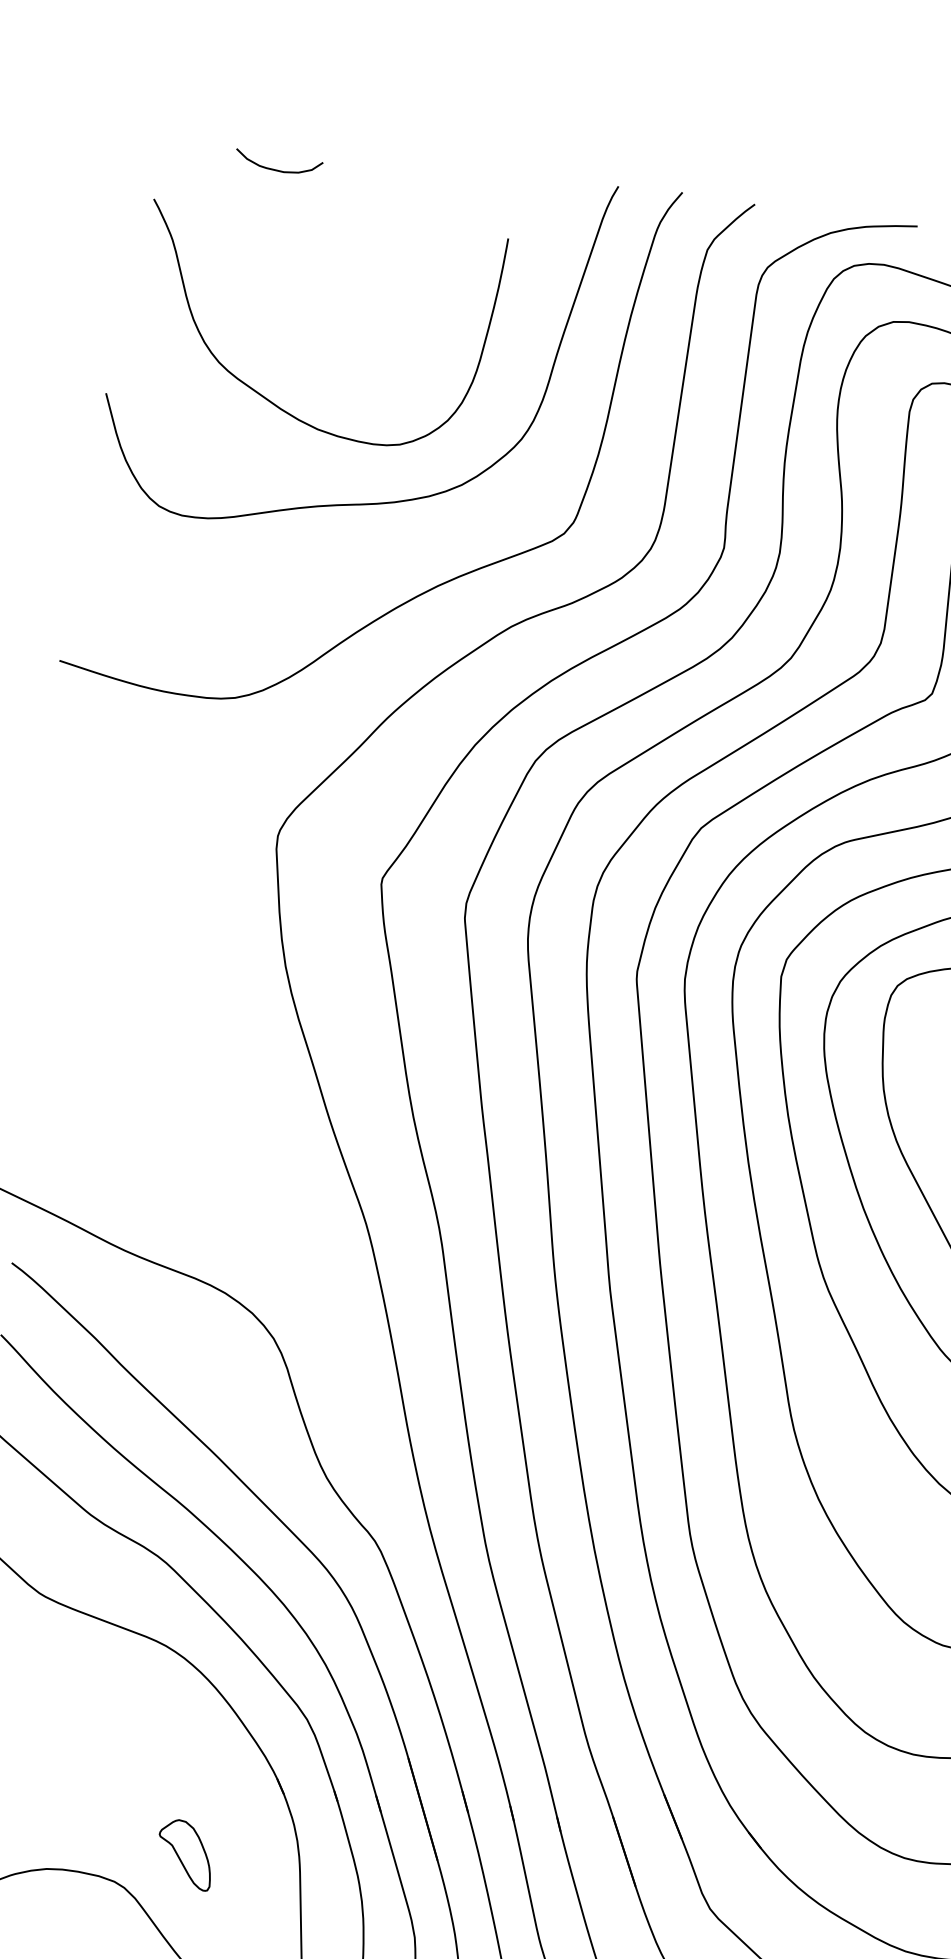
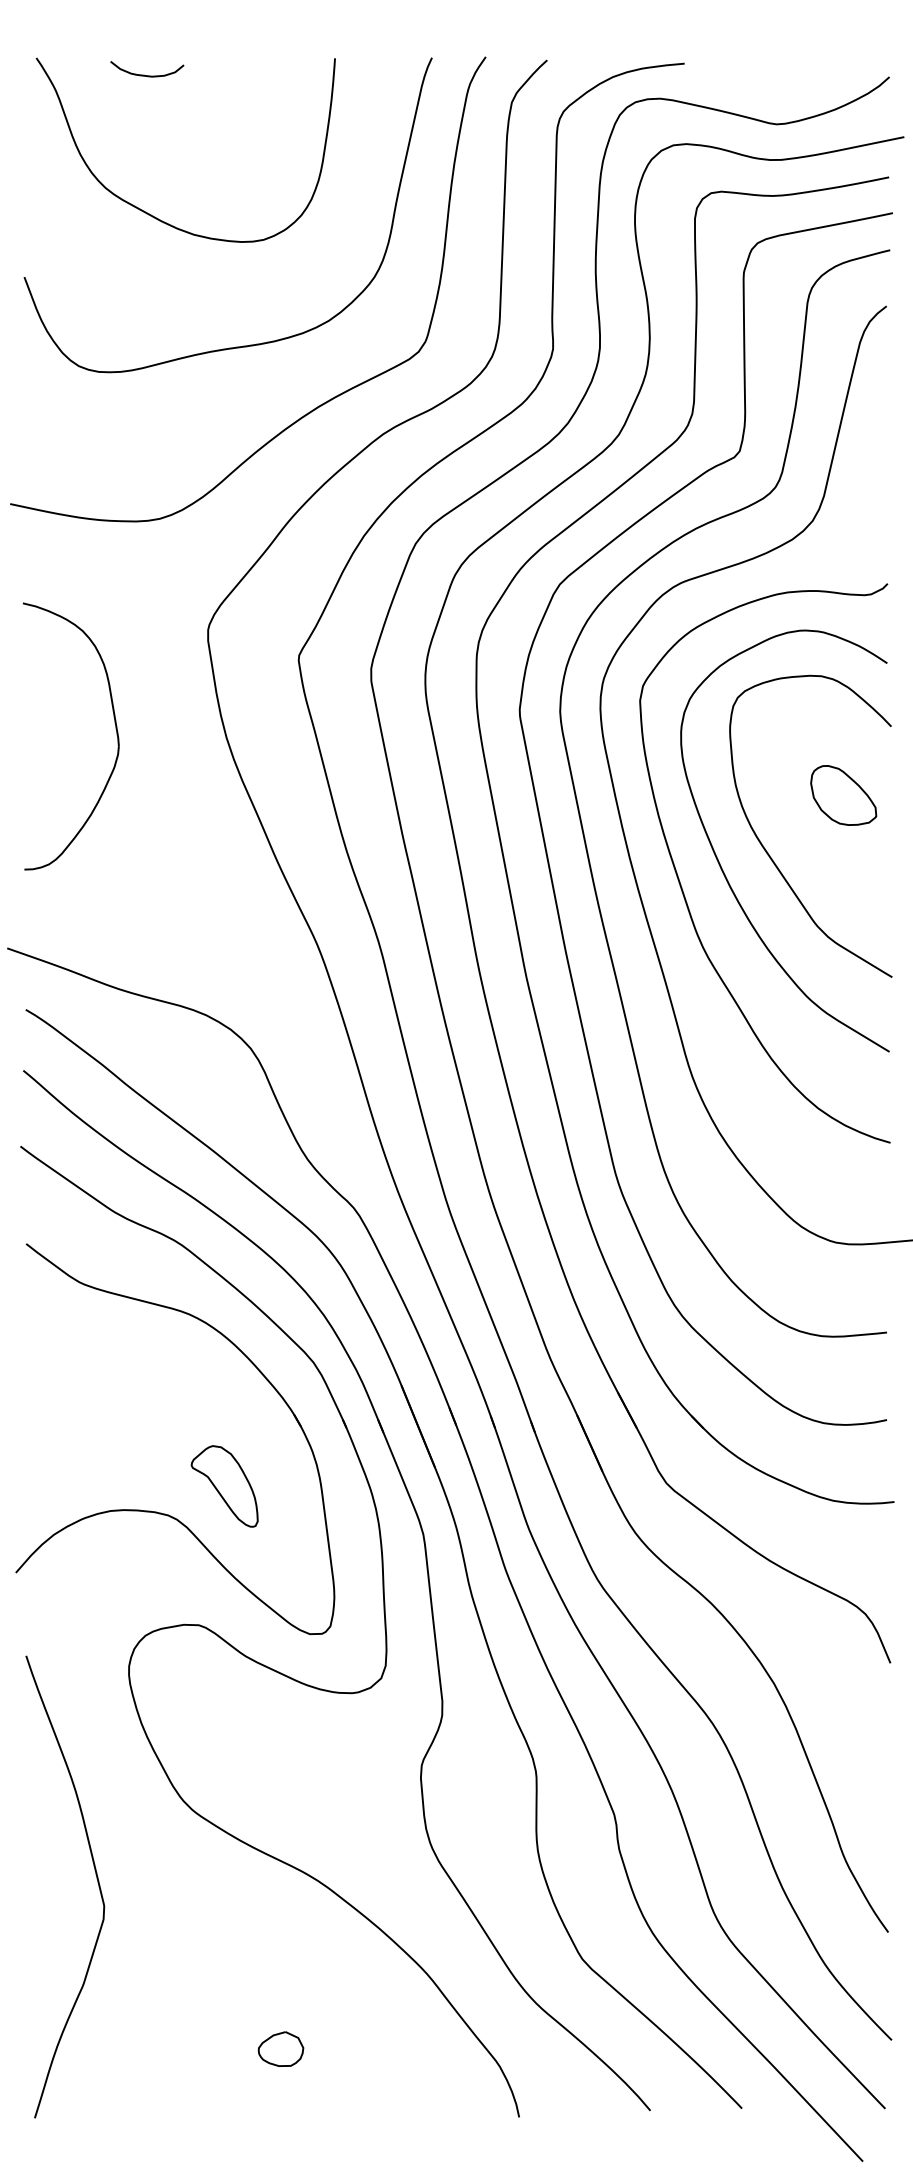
curve: (272, 401) -> (153, 215), moved
part: (154, 942) -> (115, 729), added
part: (185, 1854) -> (224, 1486), size x1.43

